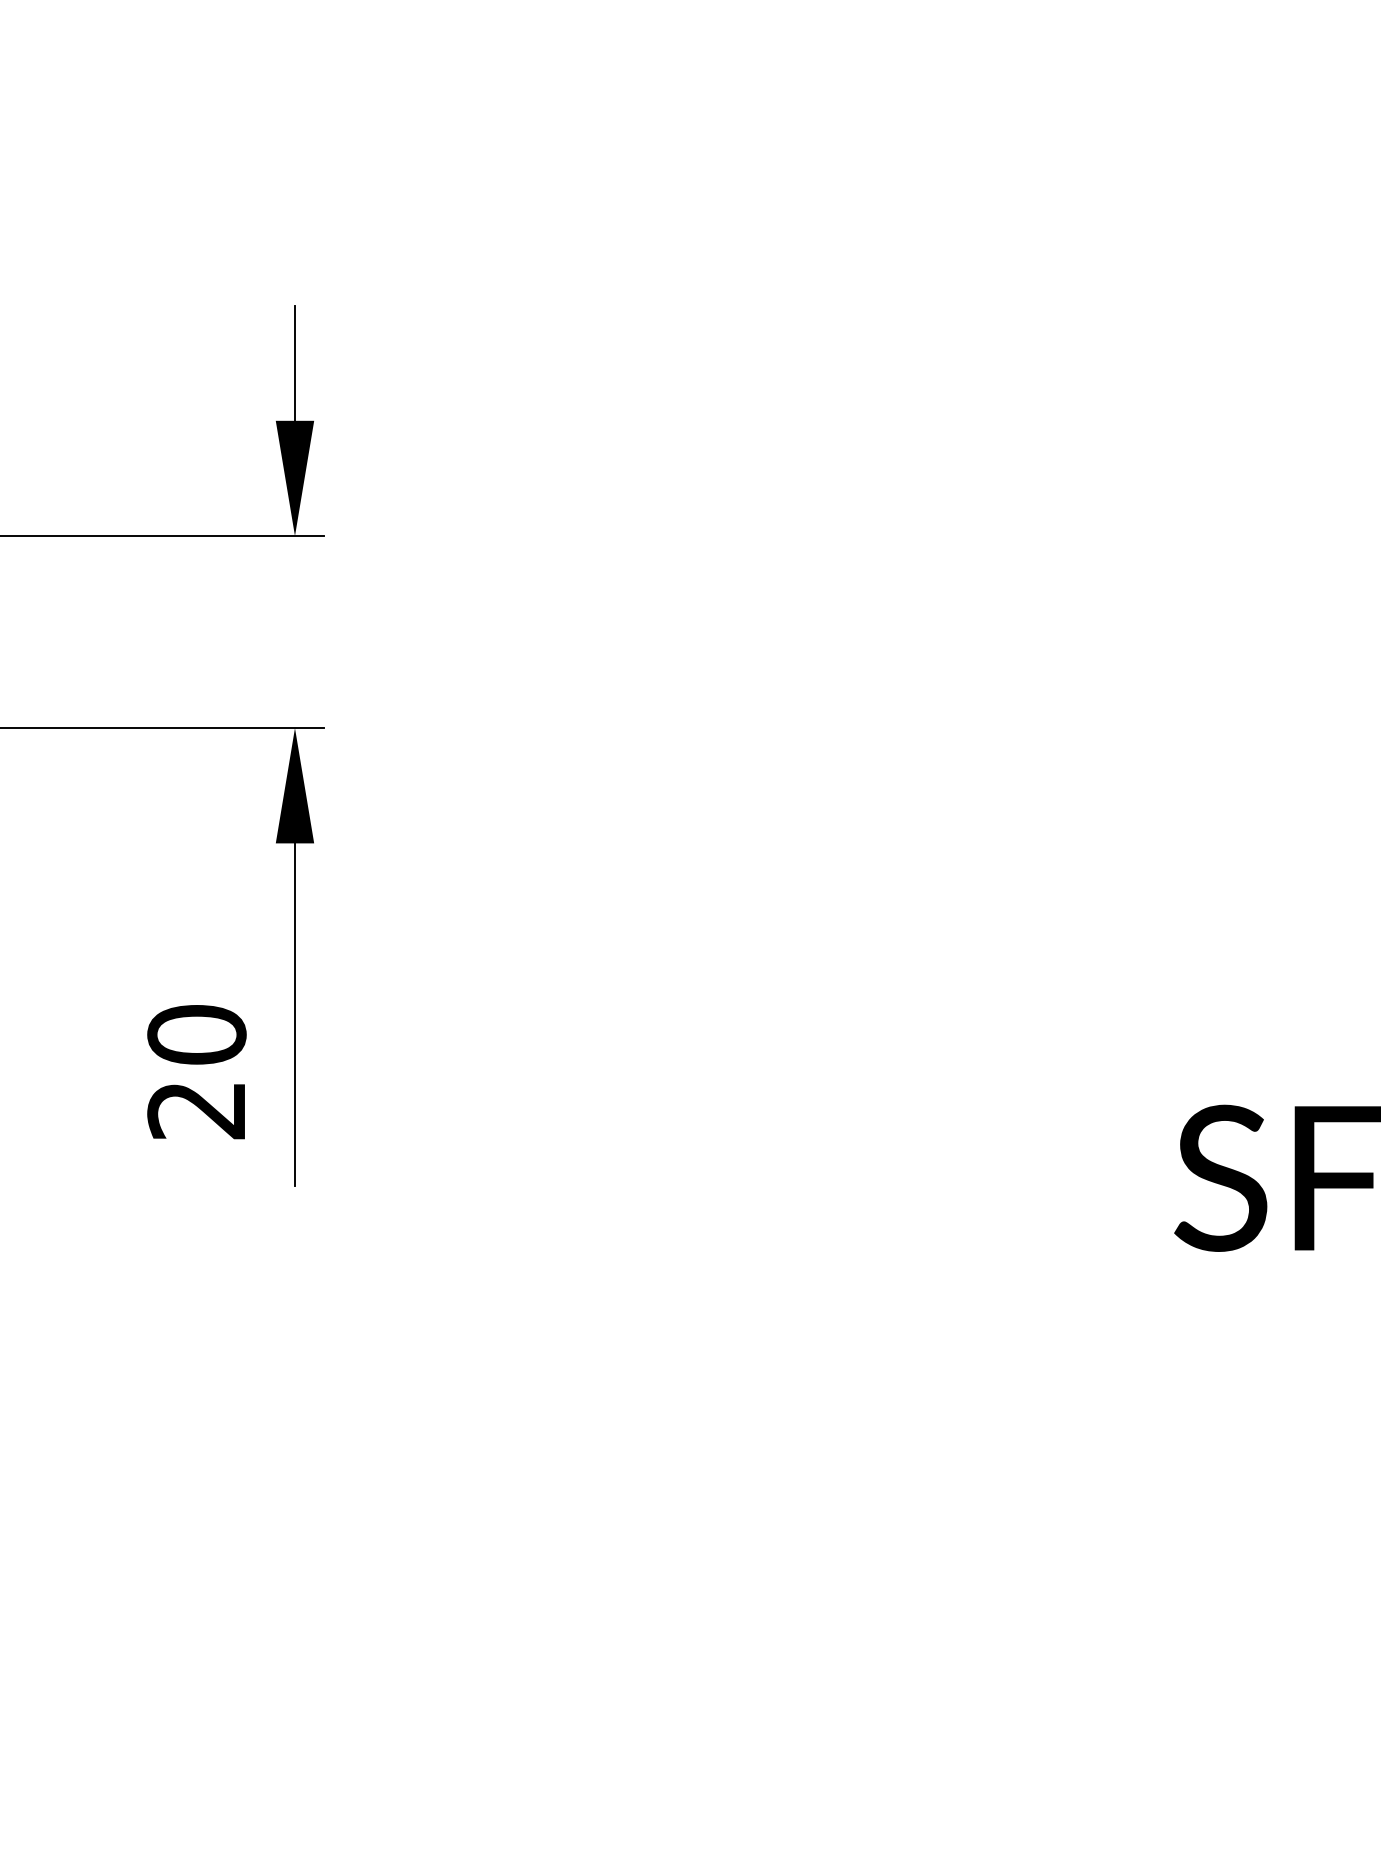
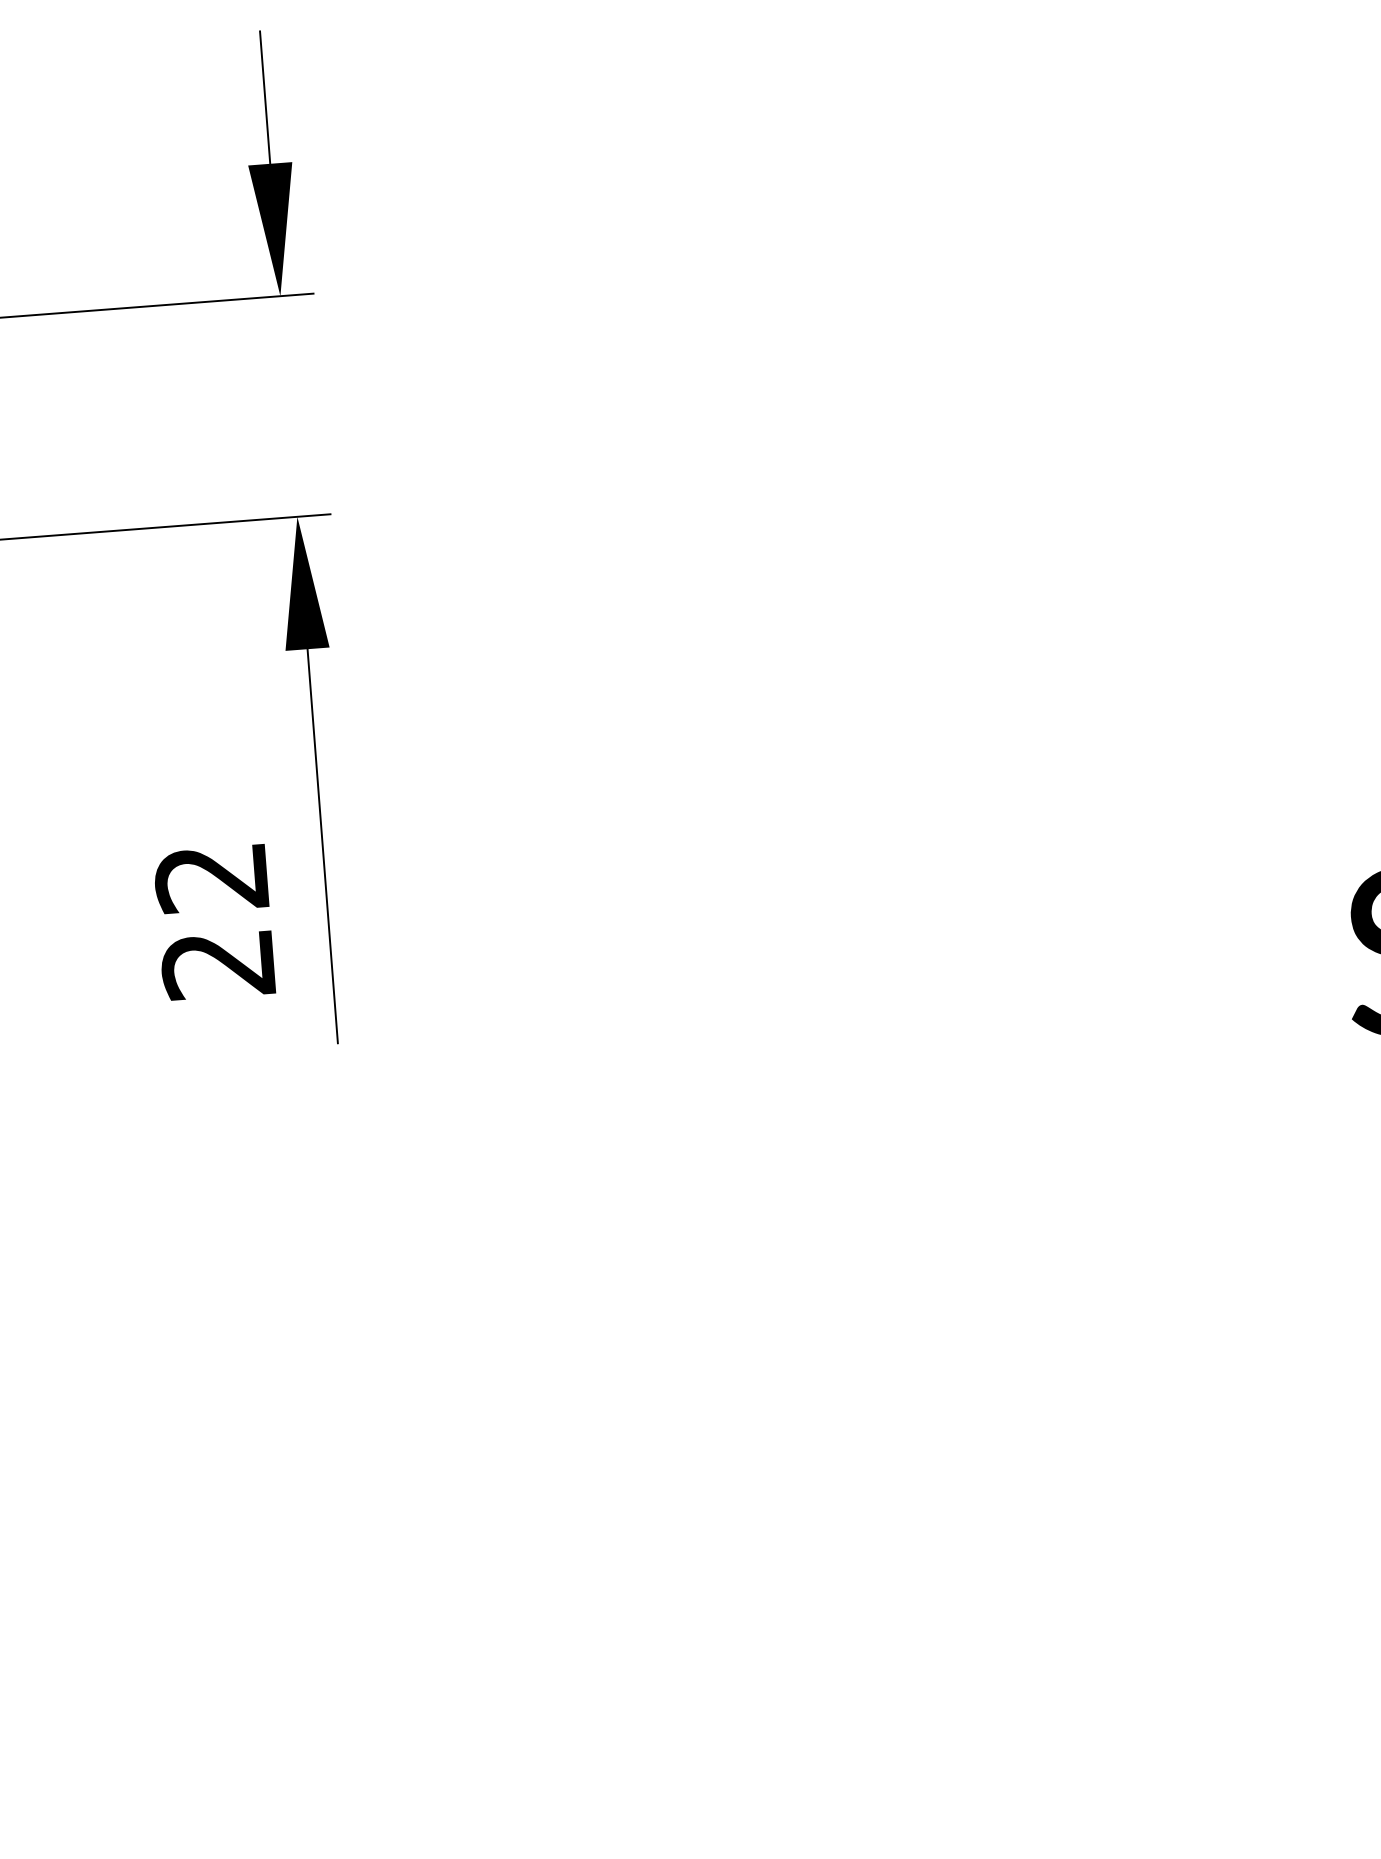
text: (196, 1034) -> (211, 877), 20 -> 22

